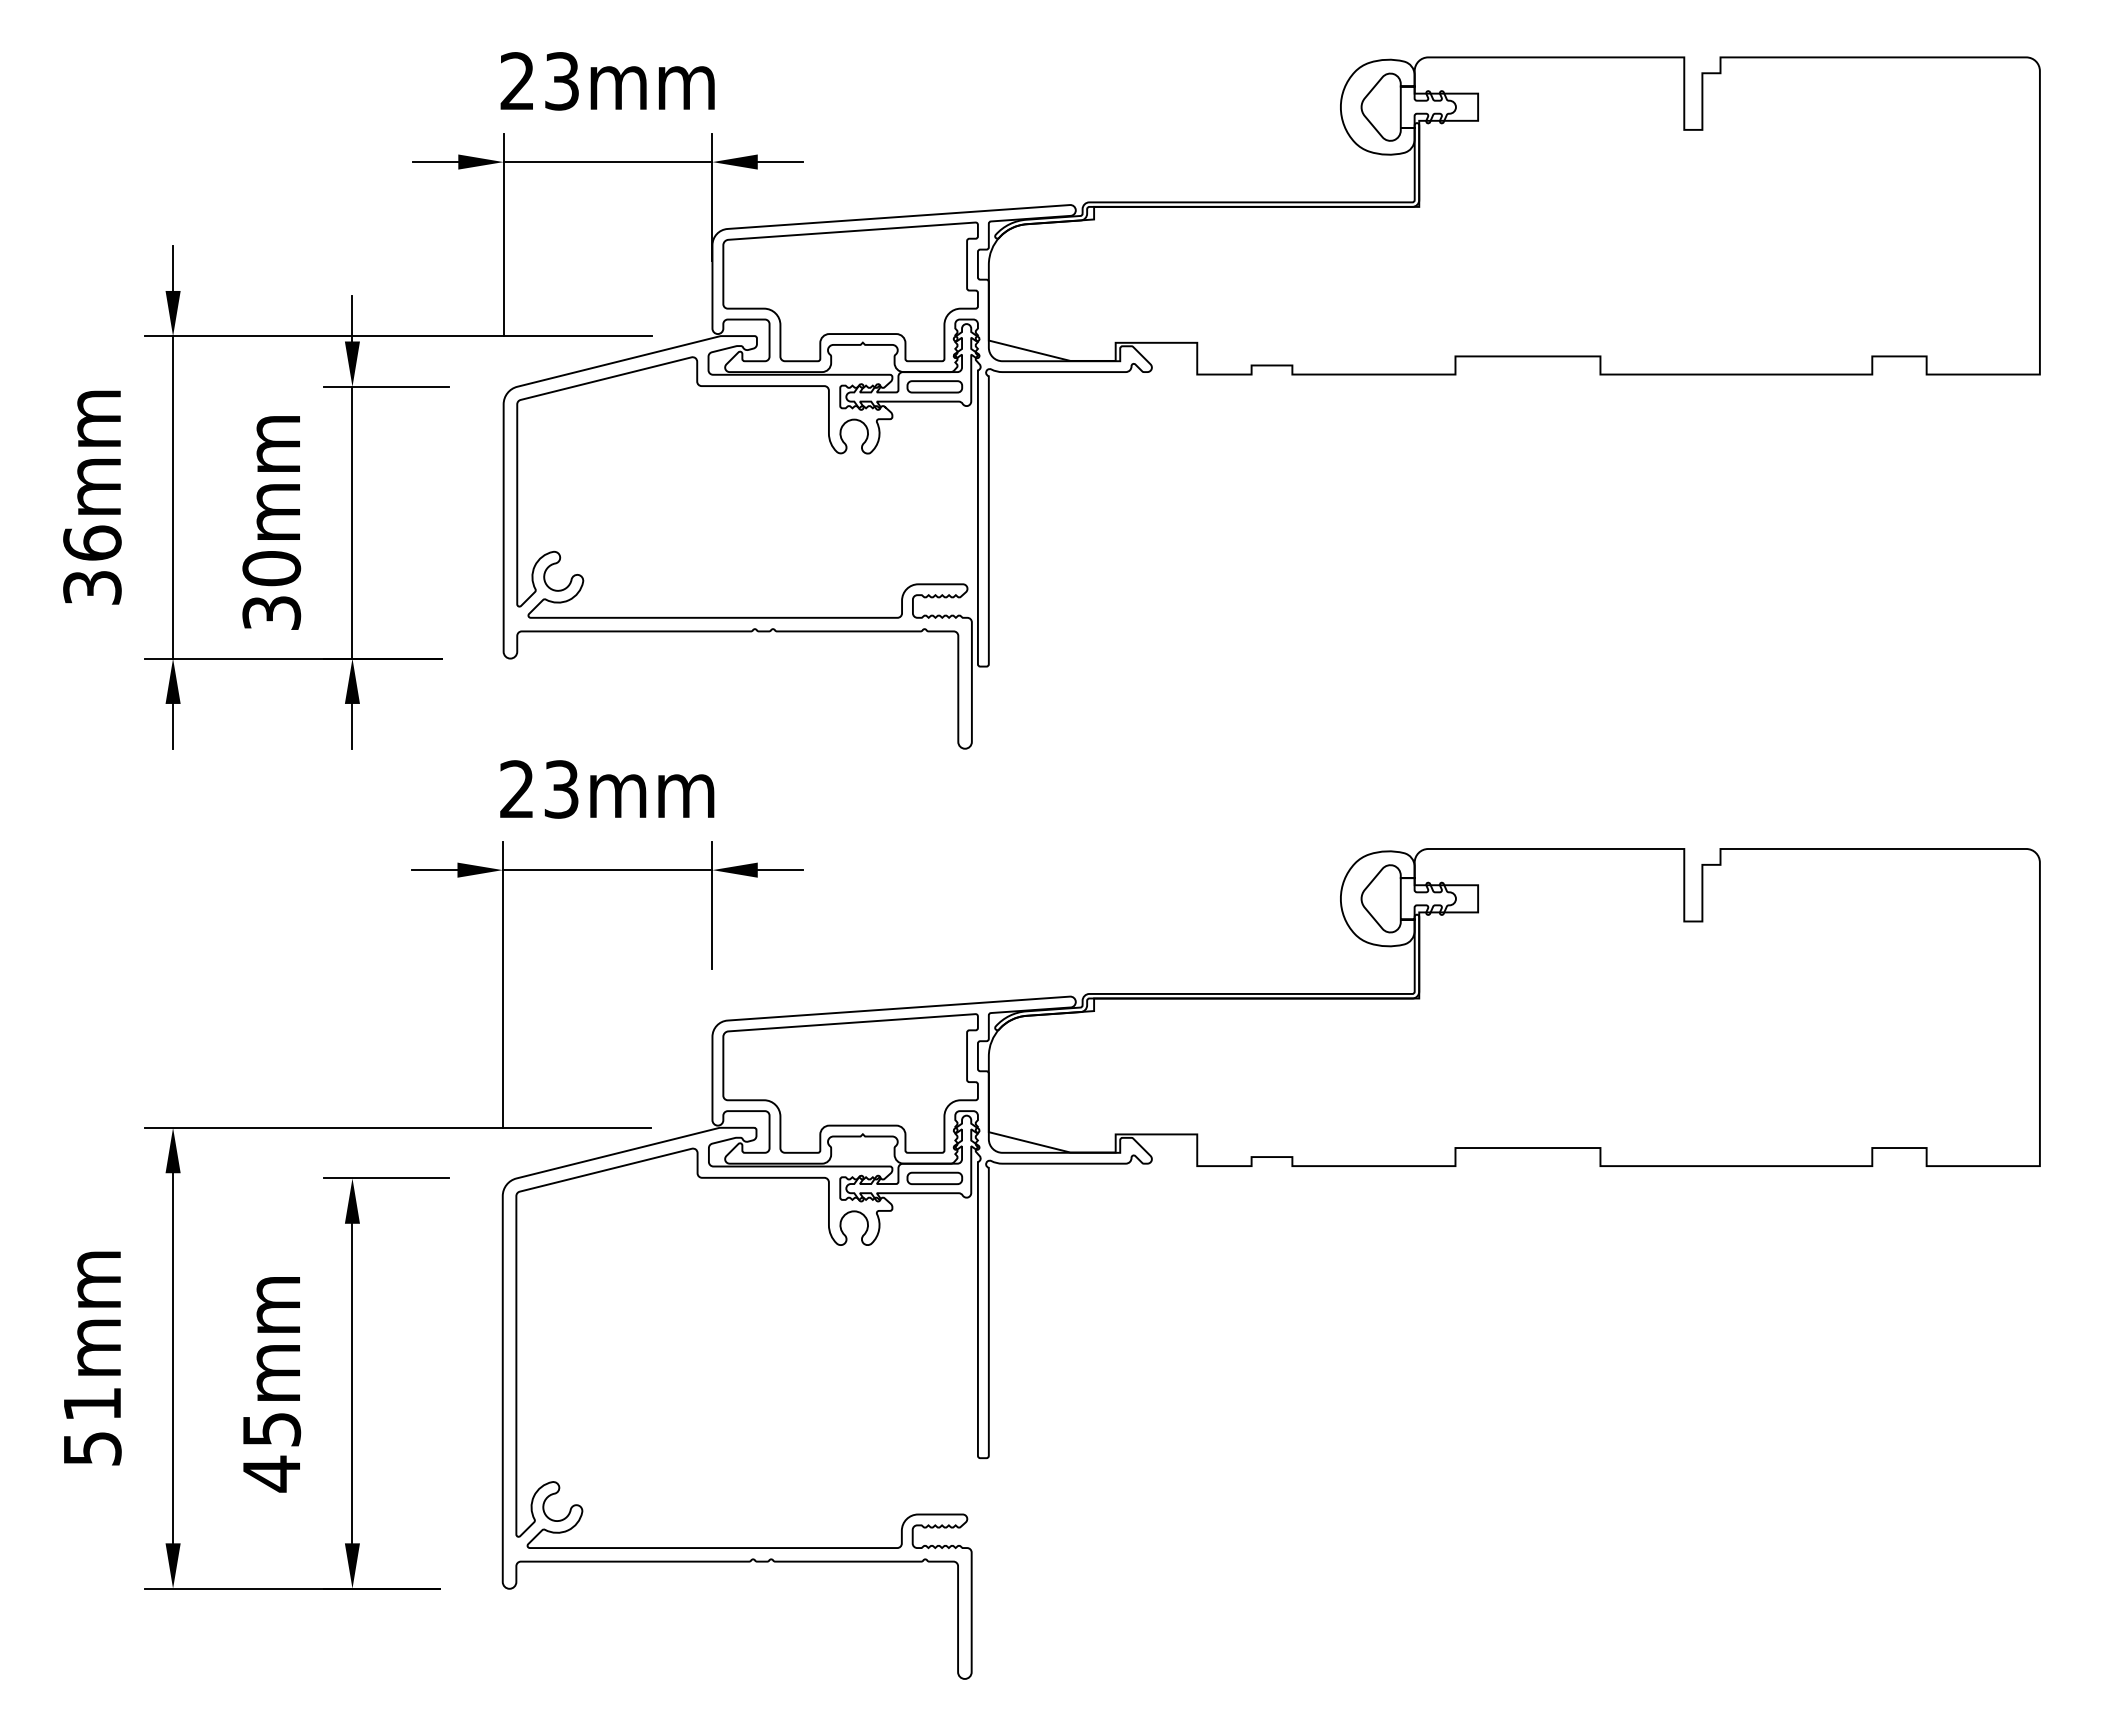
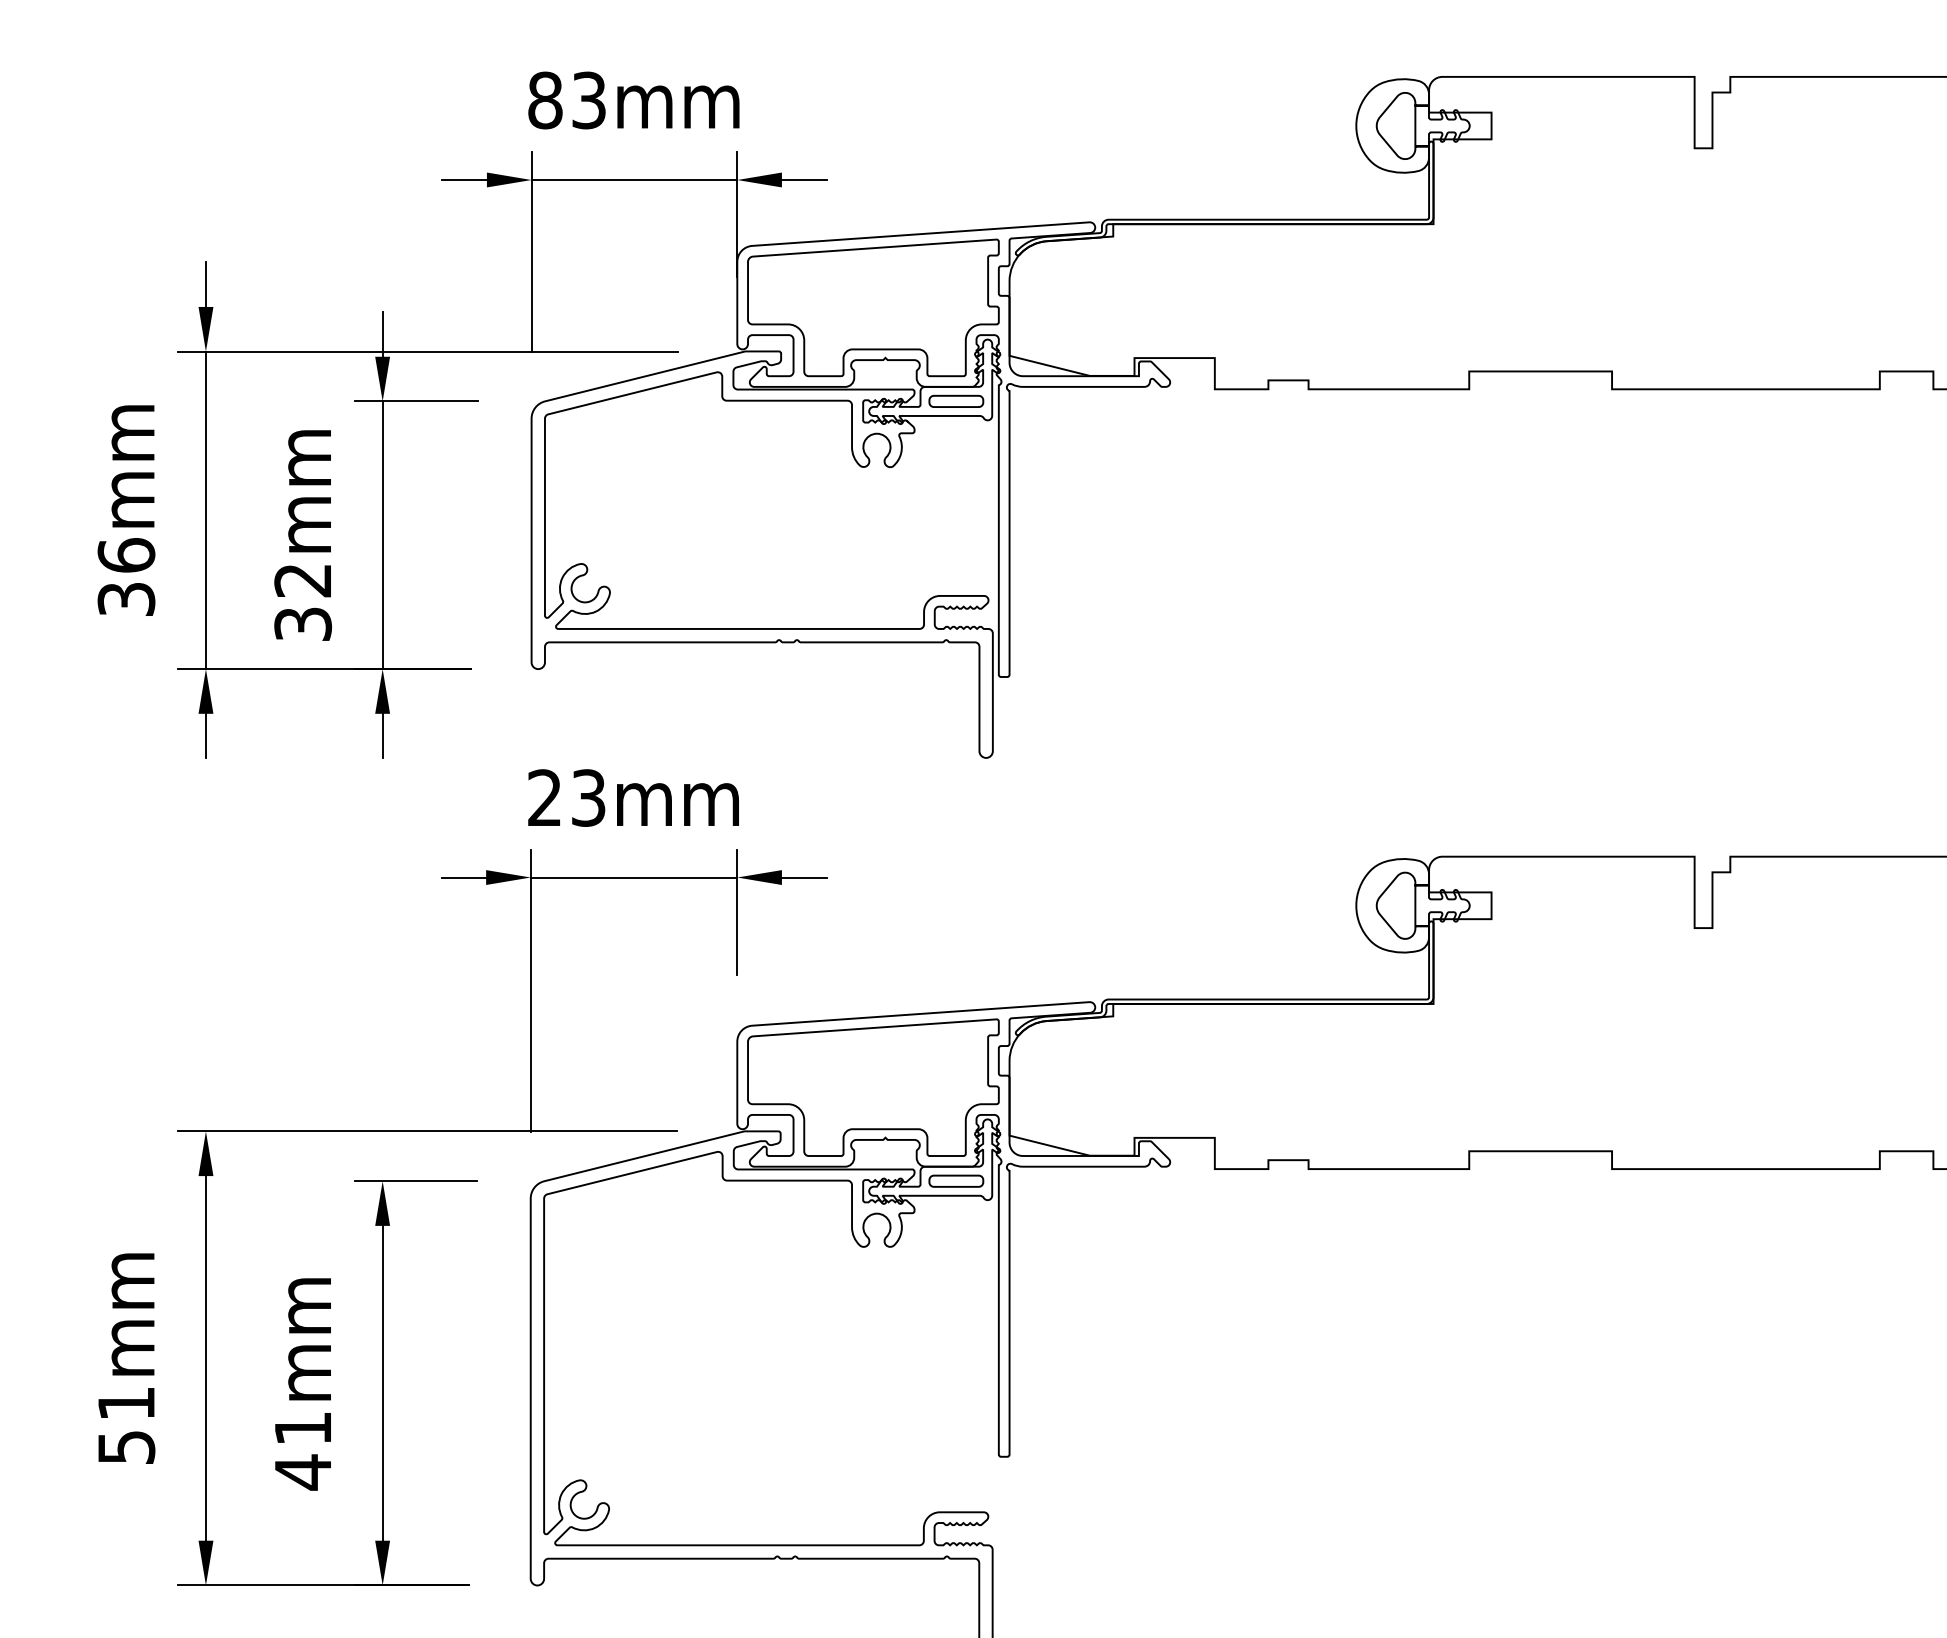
text: (517, 81) -> (545, 100), 23mm -> 83mm
text: (271, 568) -> (302, 580), 30mm -> 32mm
text: (272, 1429) -> (303, 1428), 45mm -> 41mm

